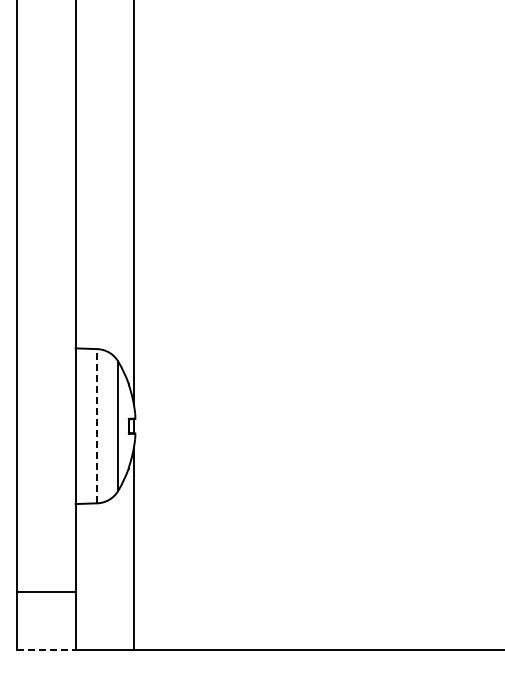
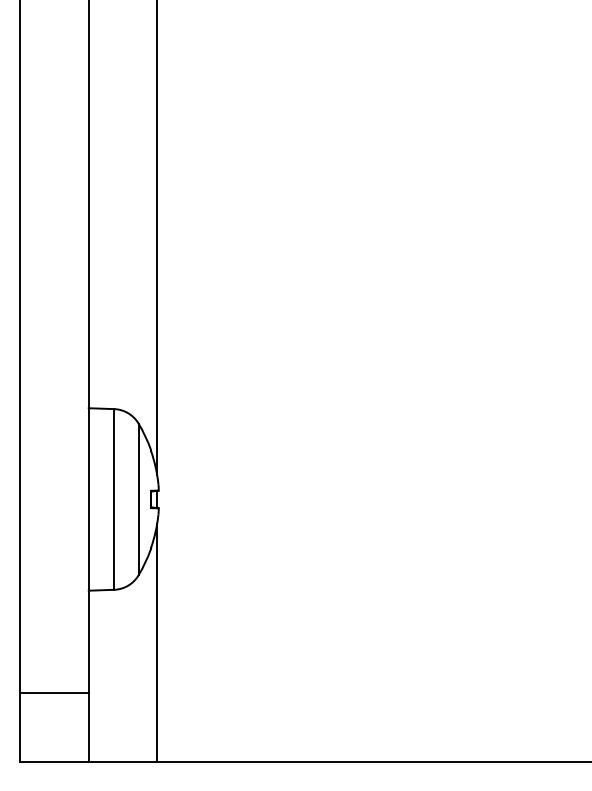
line: (97, 425) -> (114, 498), dashed -> solid
line: (46, 650) -> (54, 762), dashed -> solid

